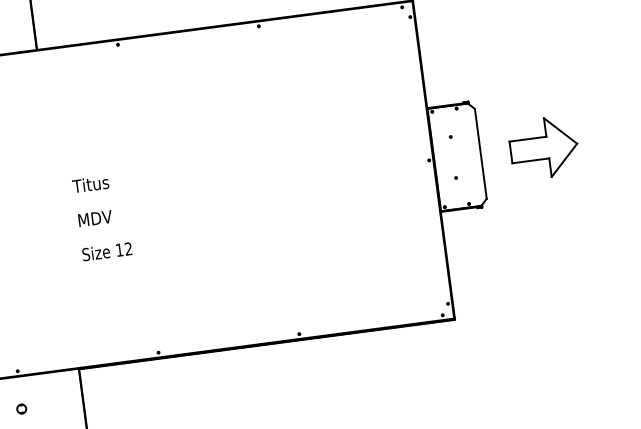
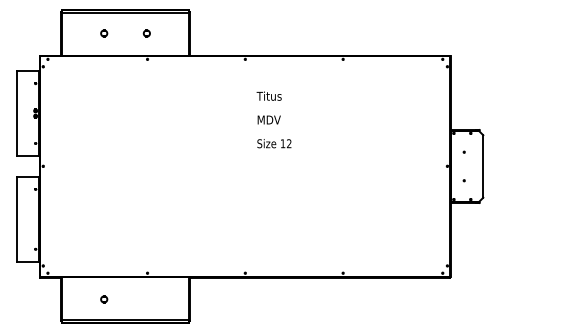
part: (544, 146) -> (527, 167), removed
text: (101, 217) -> (273, 119), moved
part: (21, 409) -> (146, 299), removed

